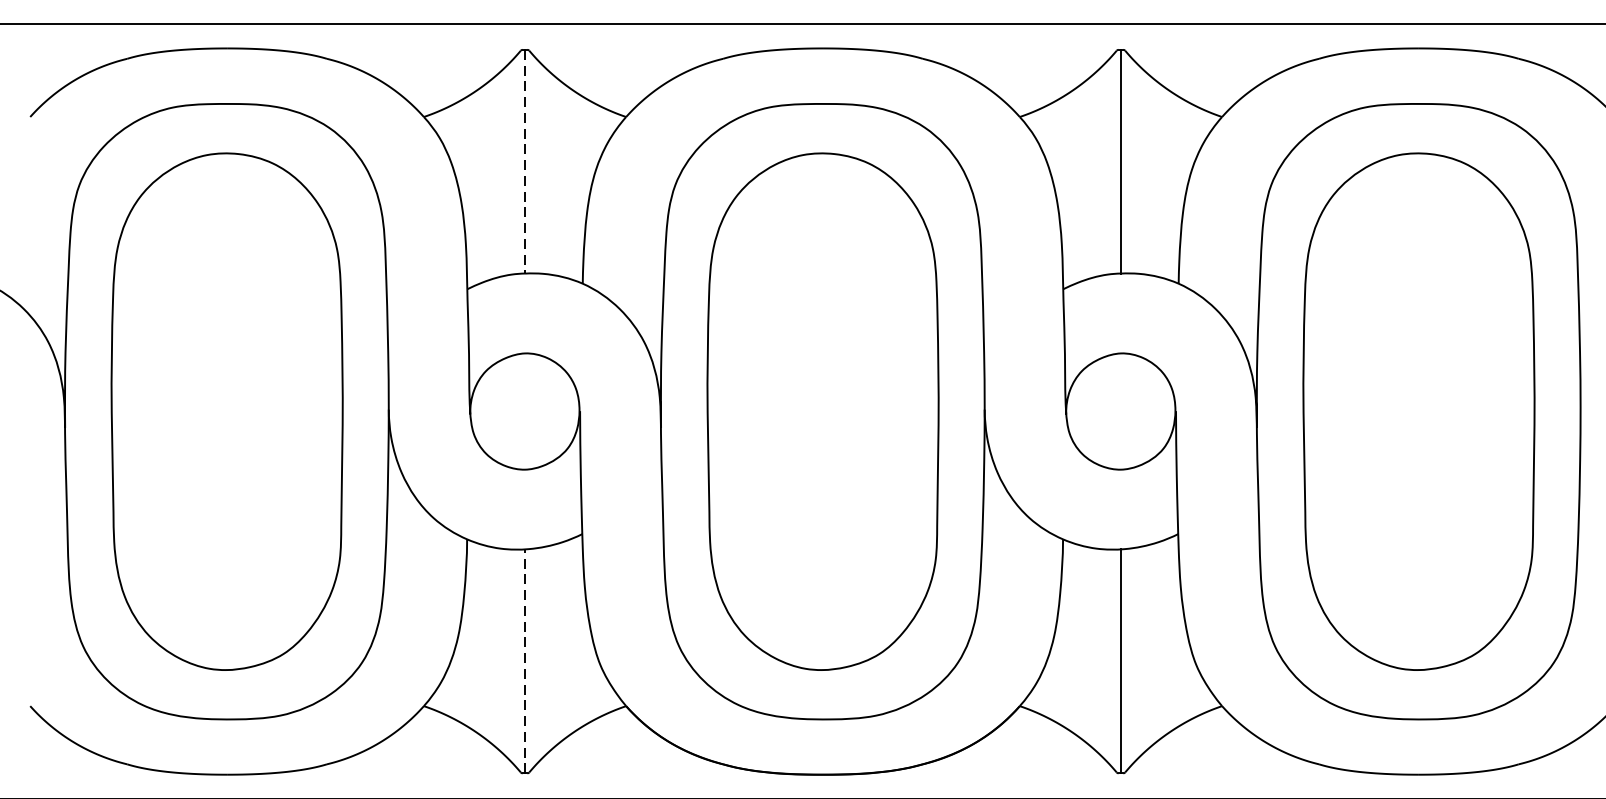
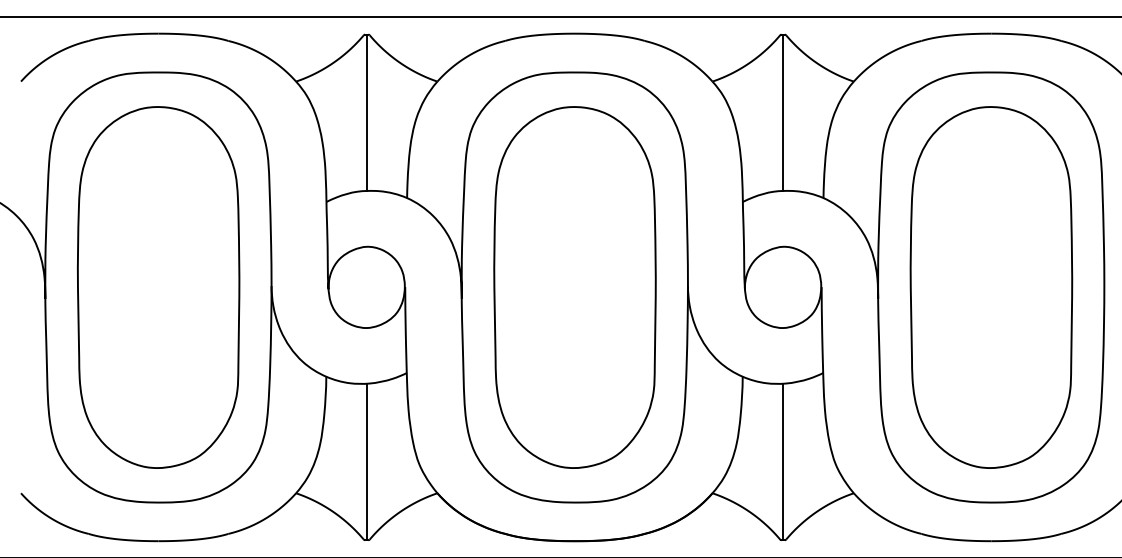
line: (524, 162) -> (366, 113), dashed -> solid
line: (524, 660) -> (366, 461), dashed -> solid

